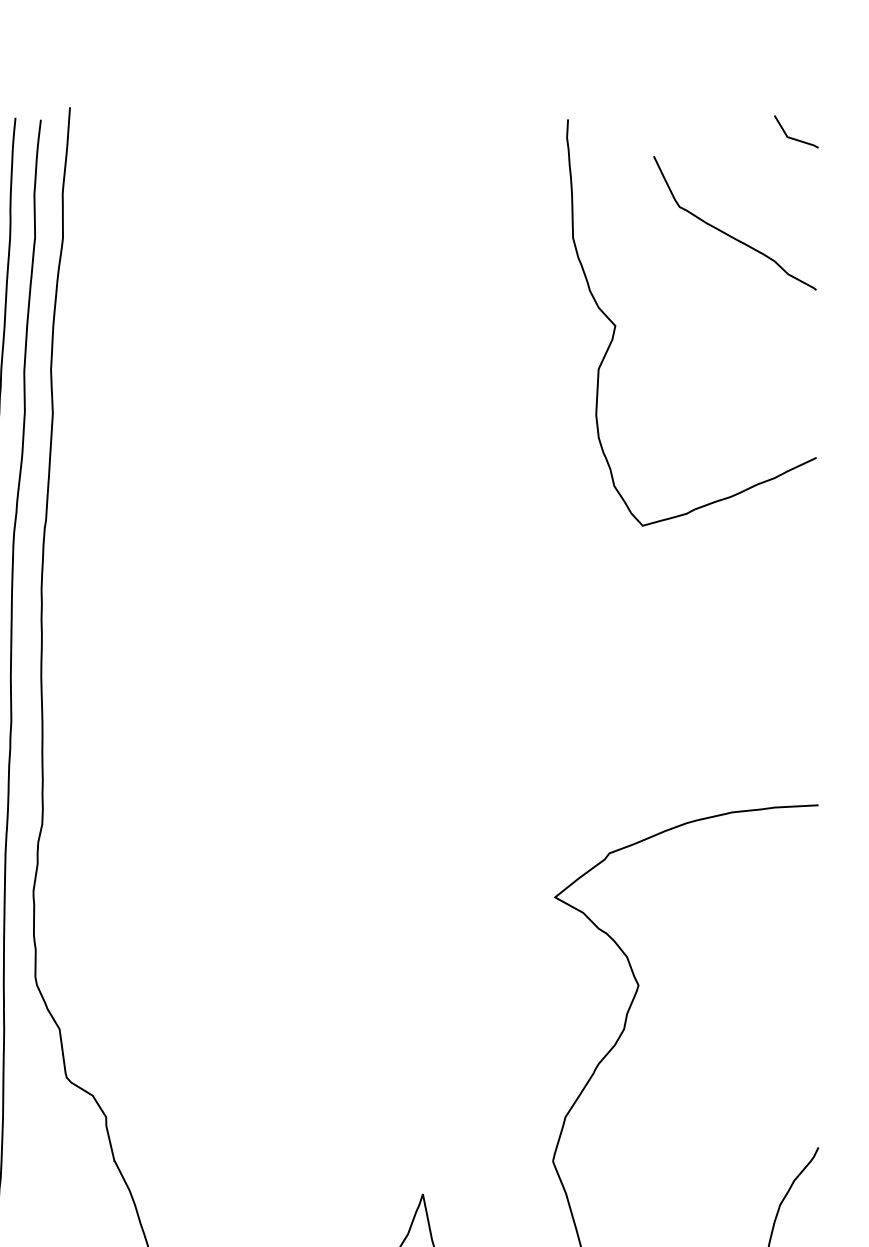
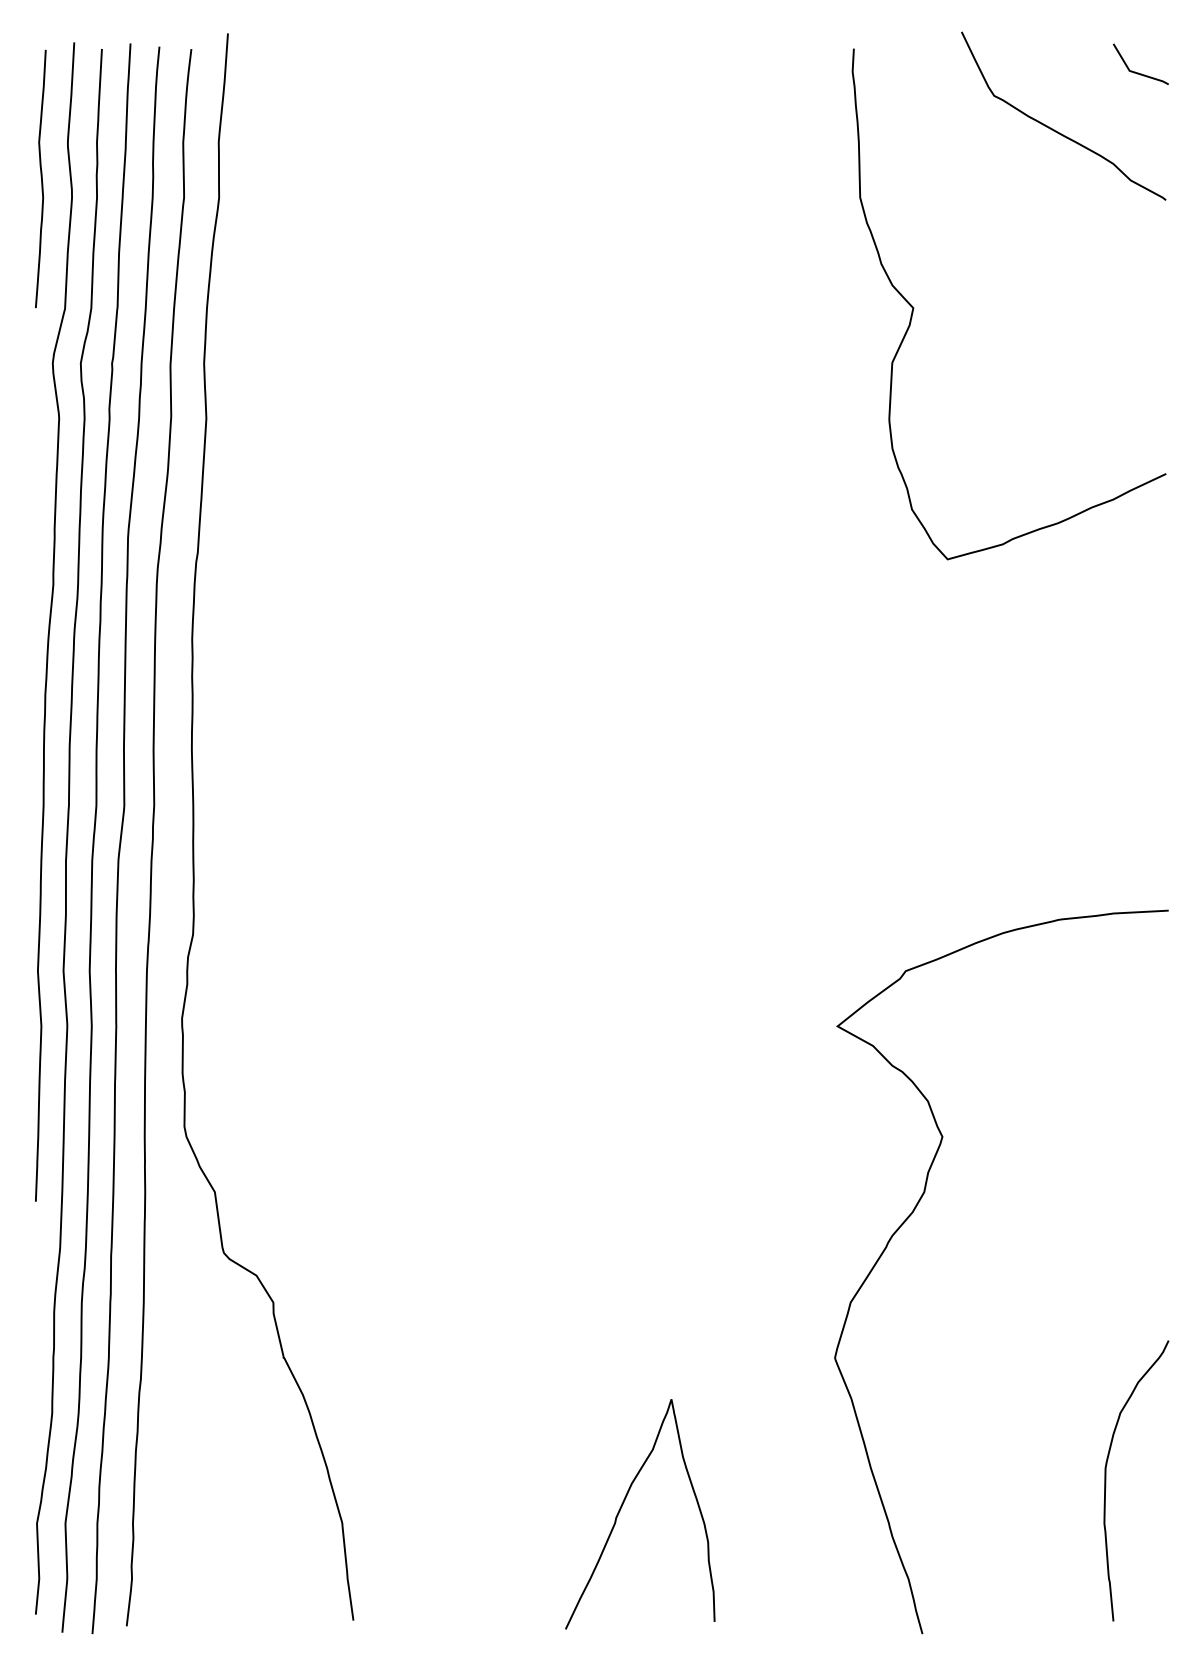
curve: (729, 234) -> (1056, 130), moved

